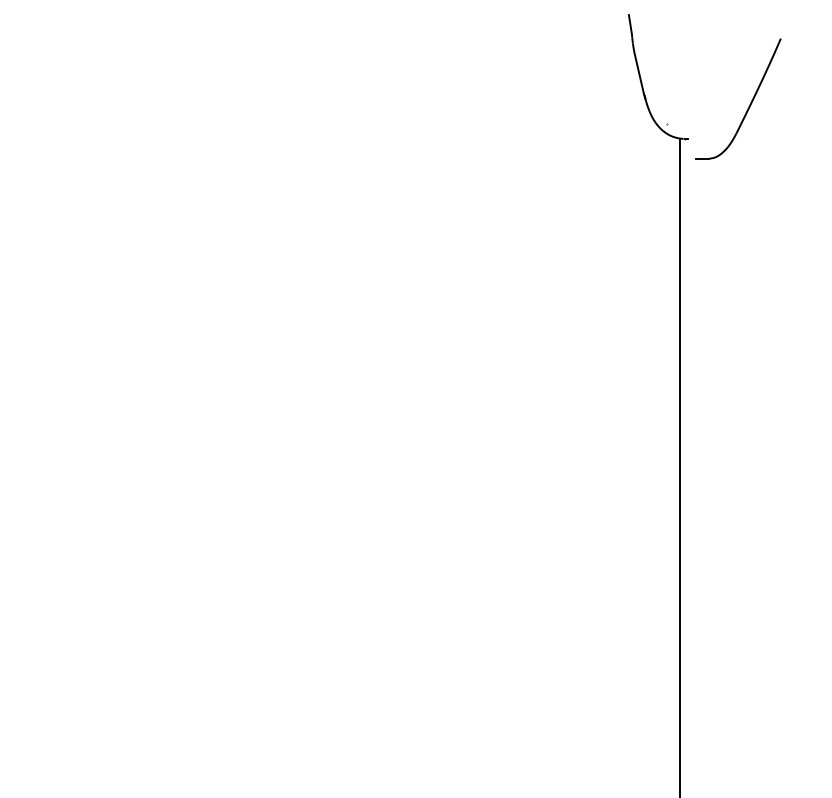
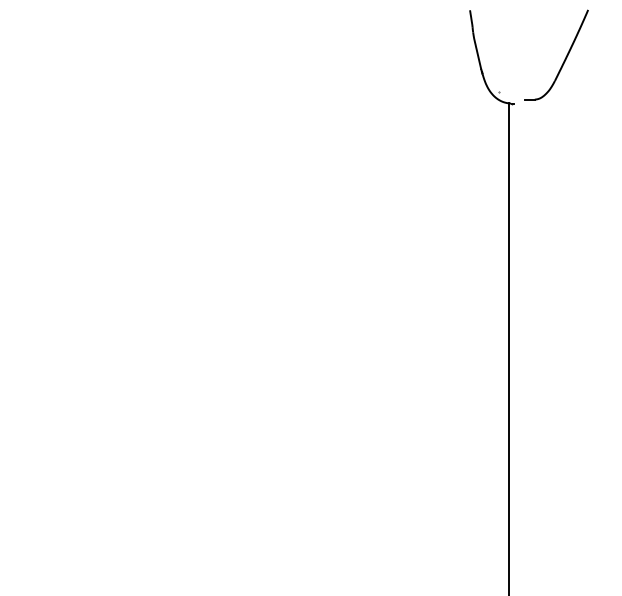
part: (749, 104) -> (564, 59), moved

